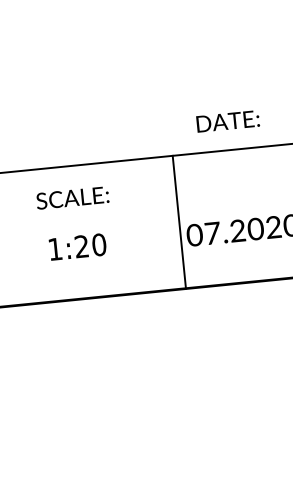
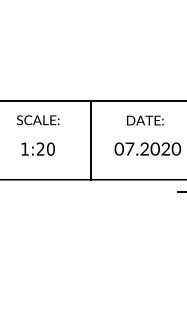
text: (228, 121) -> (145, 120), moved
text: (73, 198) -> (38, 120), moved
line: (180, 221) -> (91, 140), moved
text: (76, 246) -> (37, 148), moved

